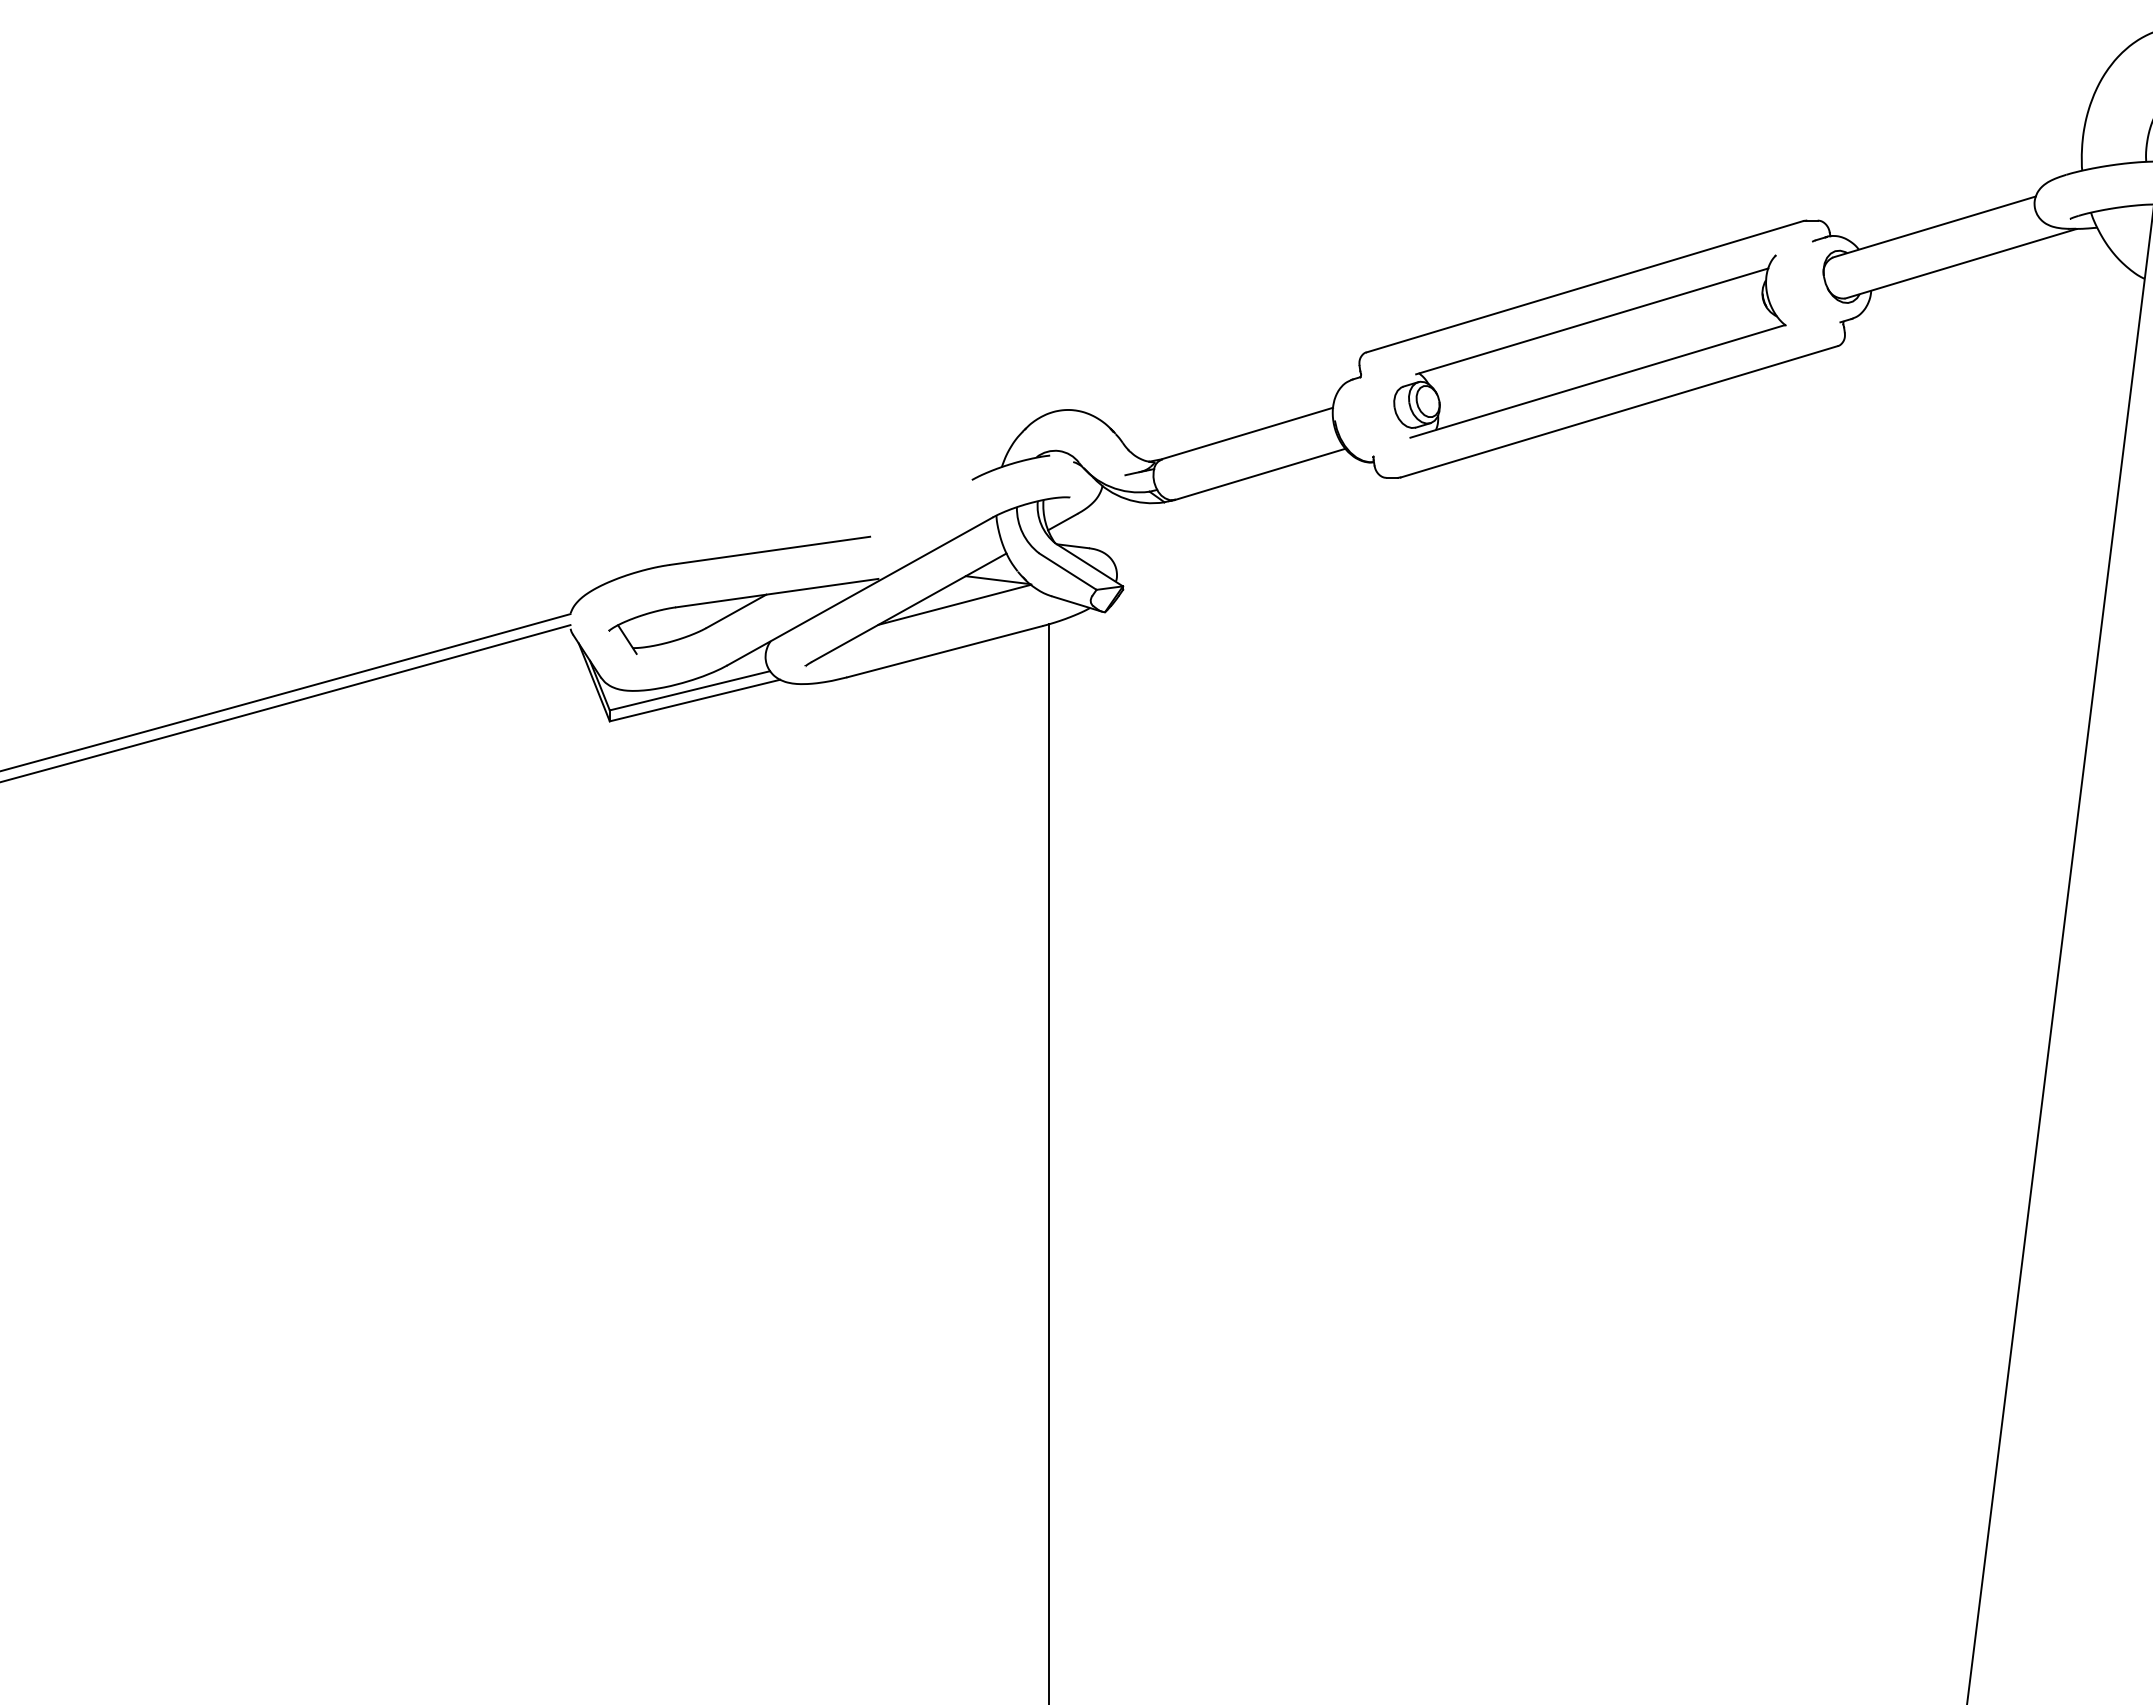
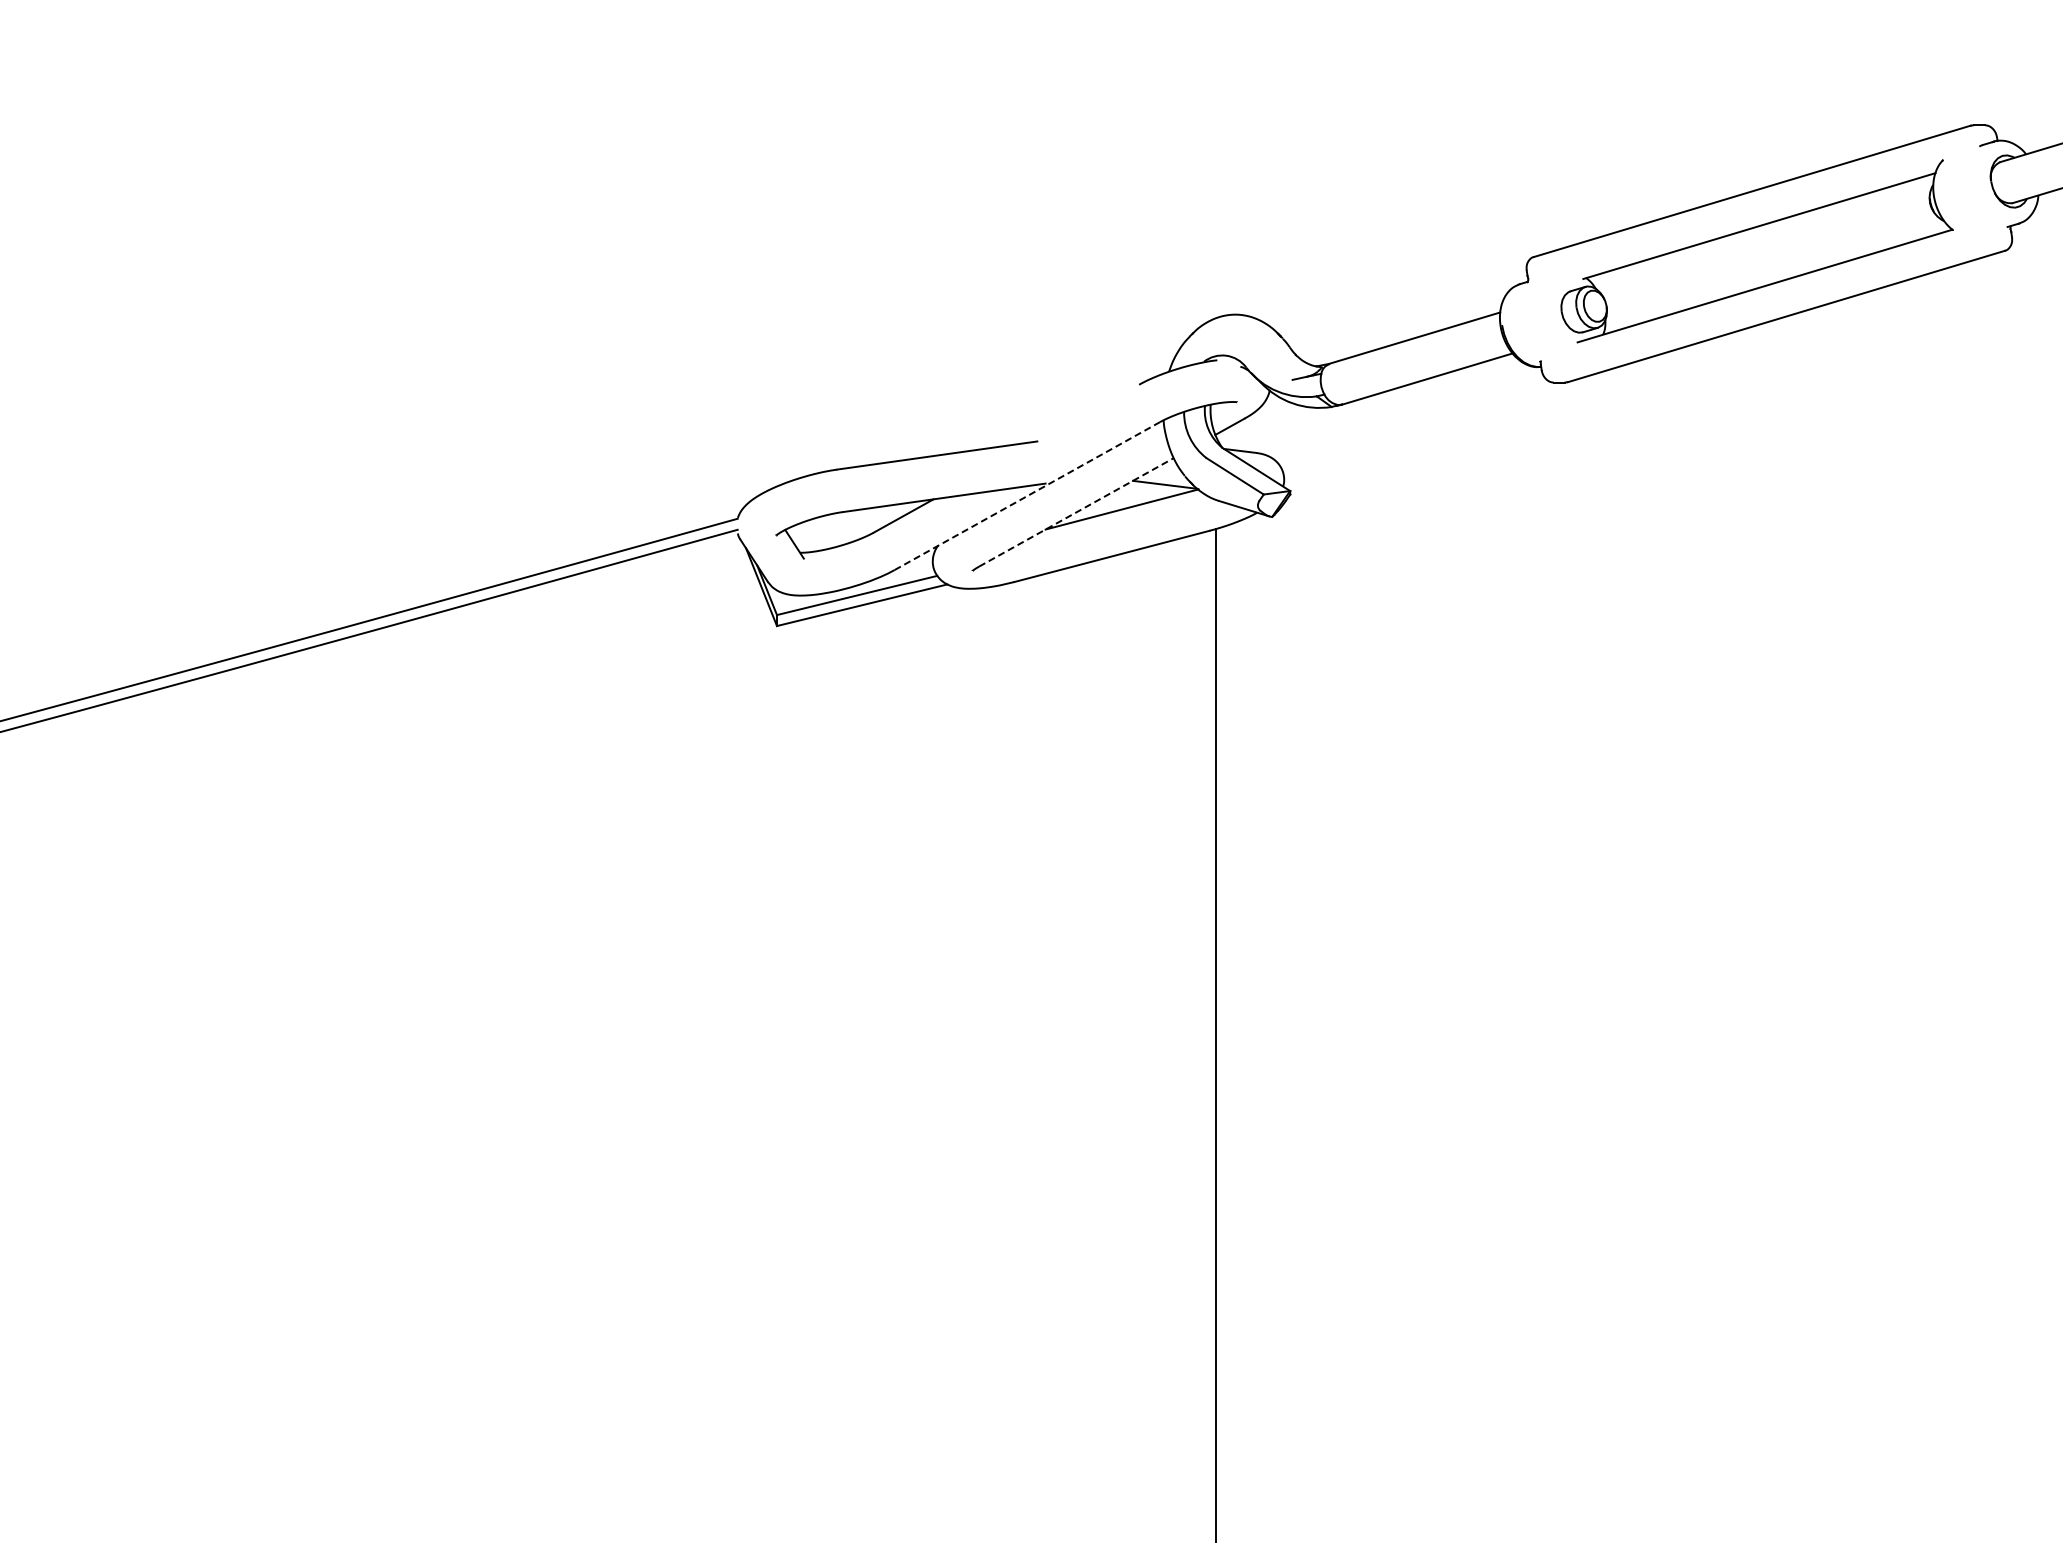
line: (860, 591) -> (1027, 496), solid -> dashed
line: (909, 607) -> (1076, 512), solid -> dashed

